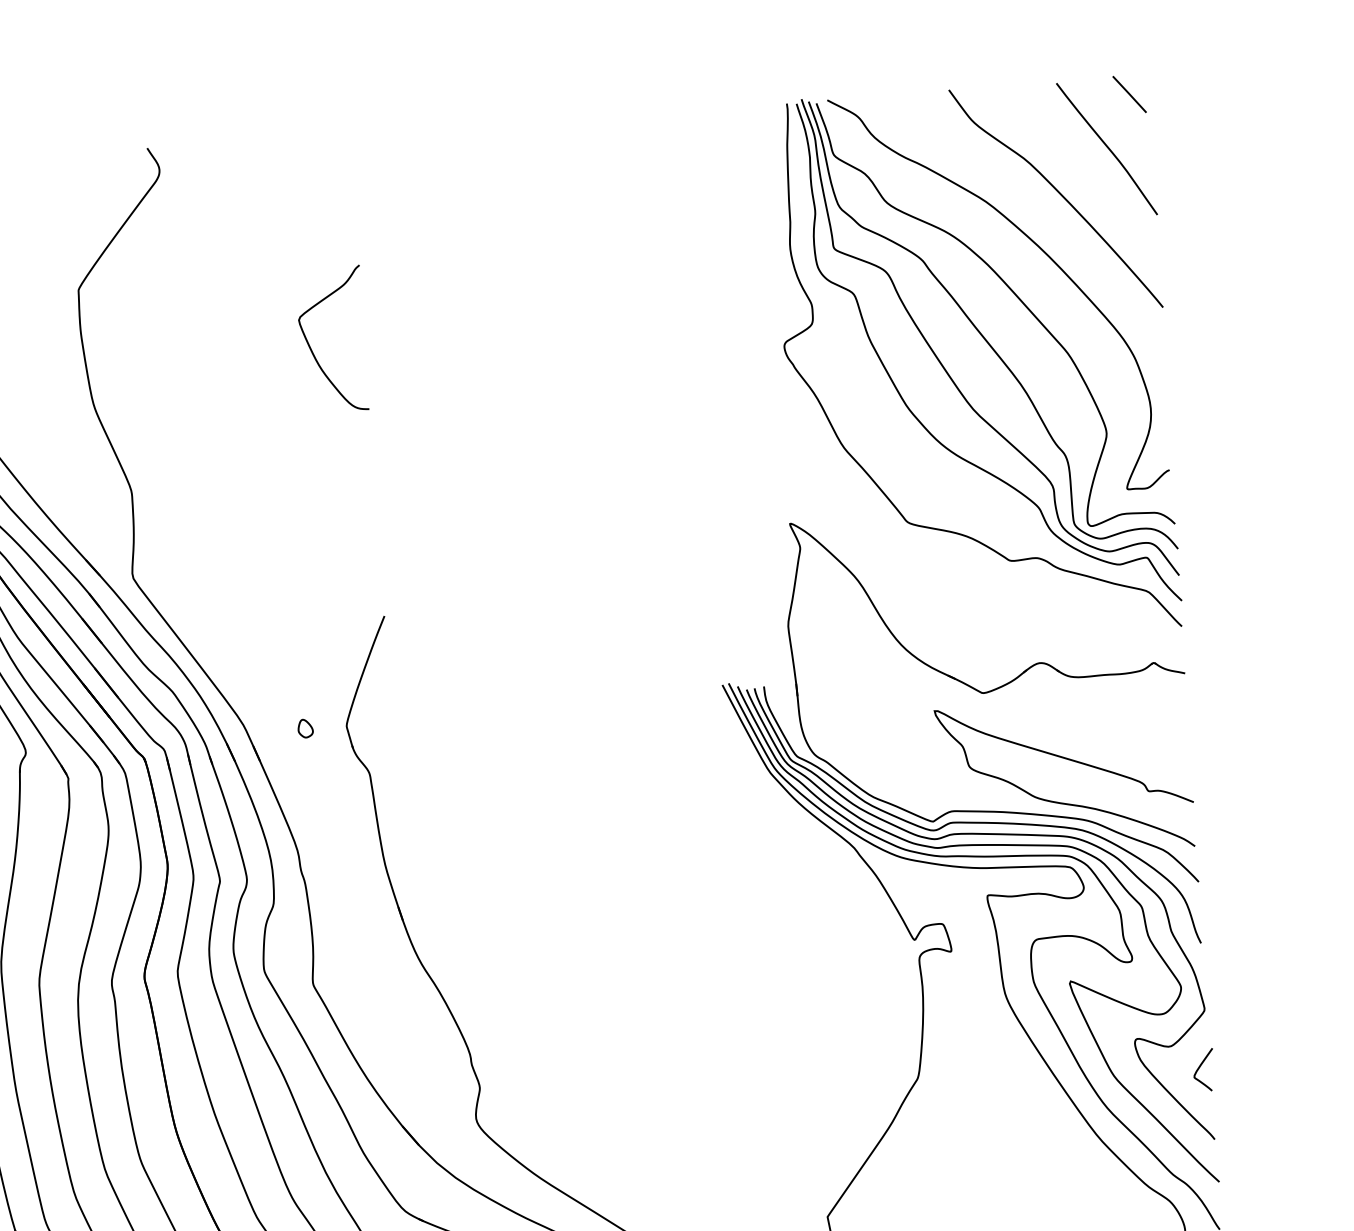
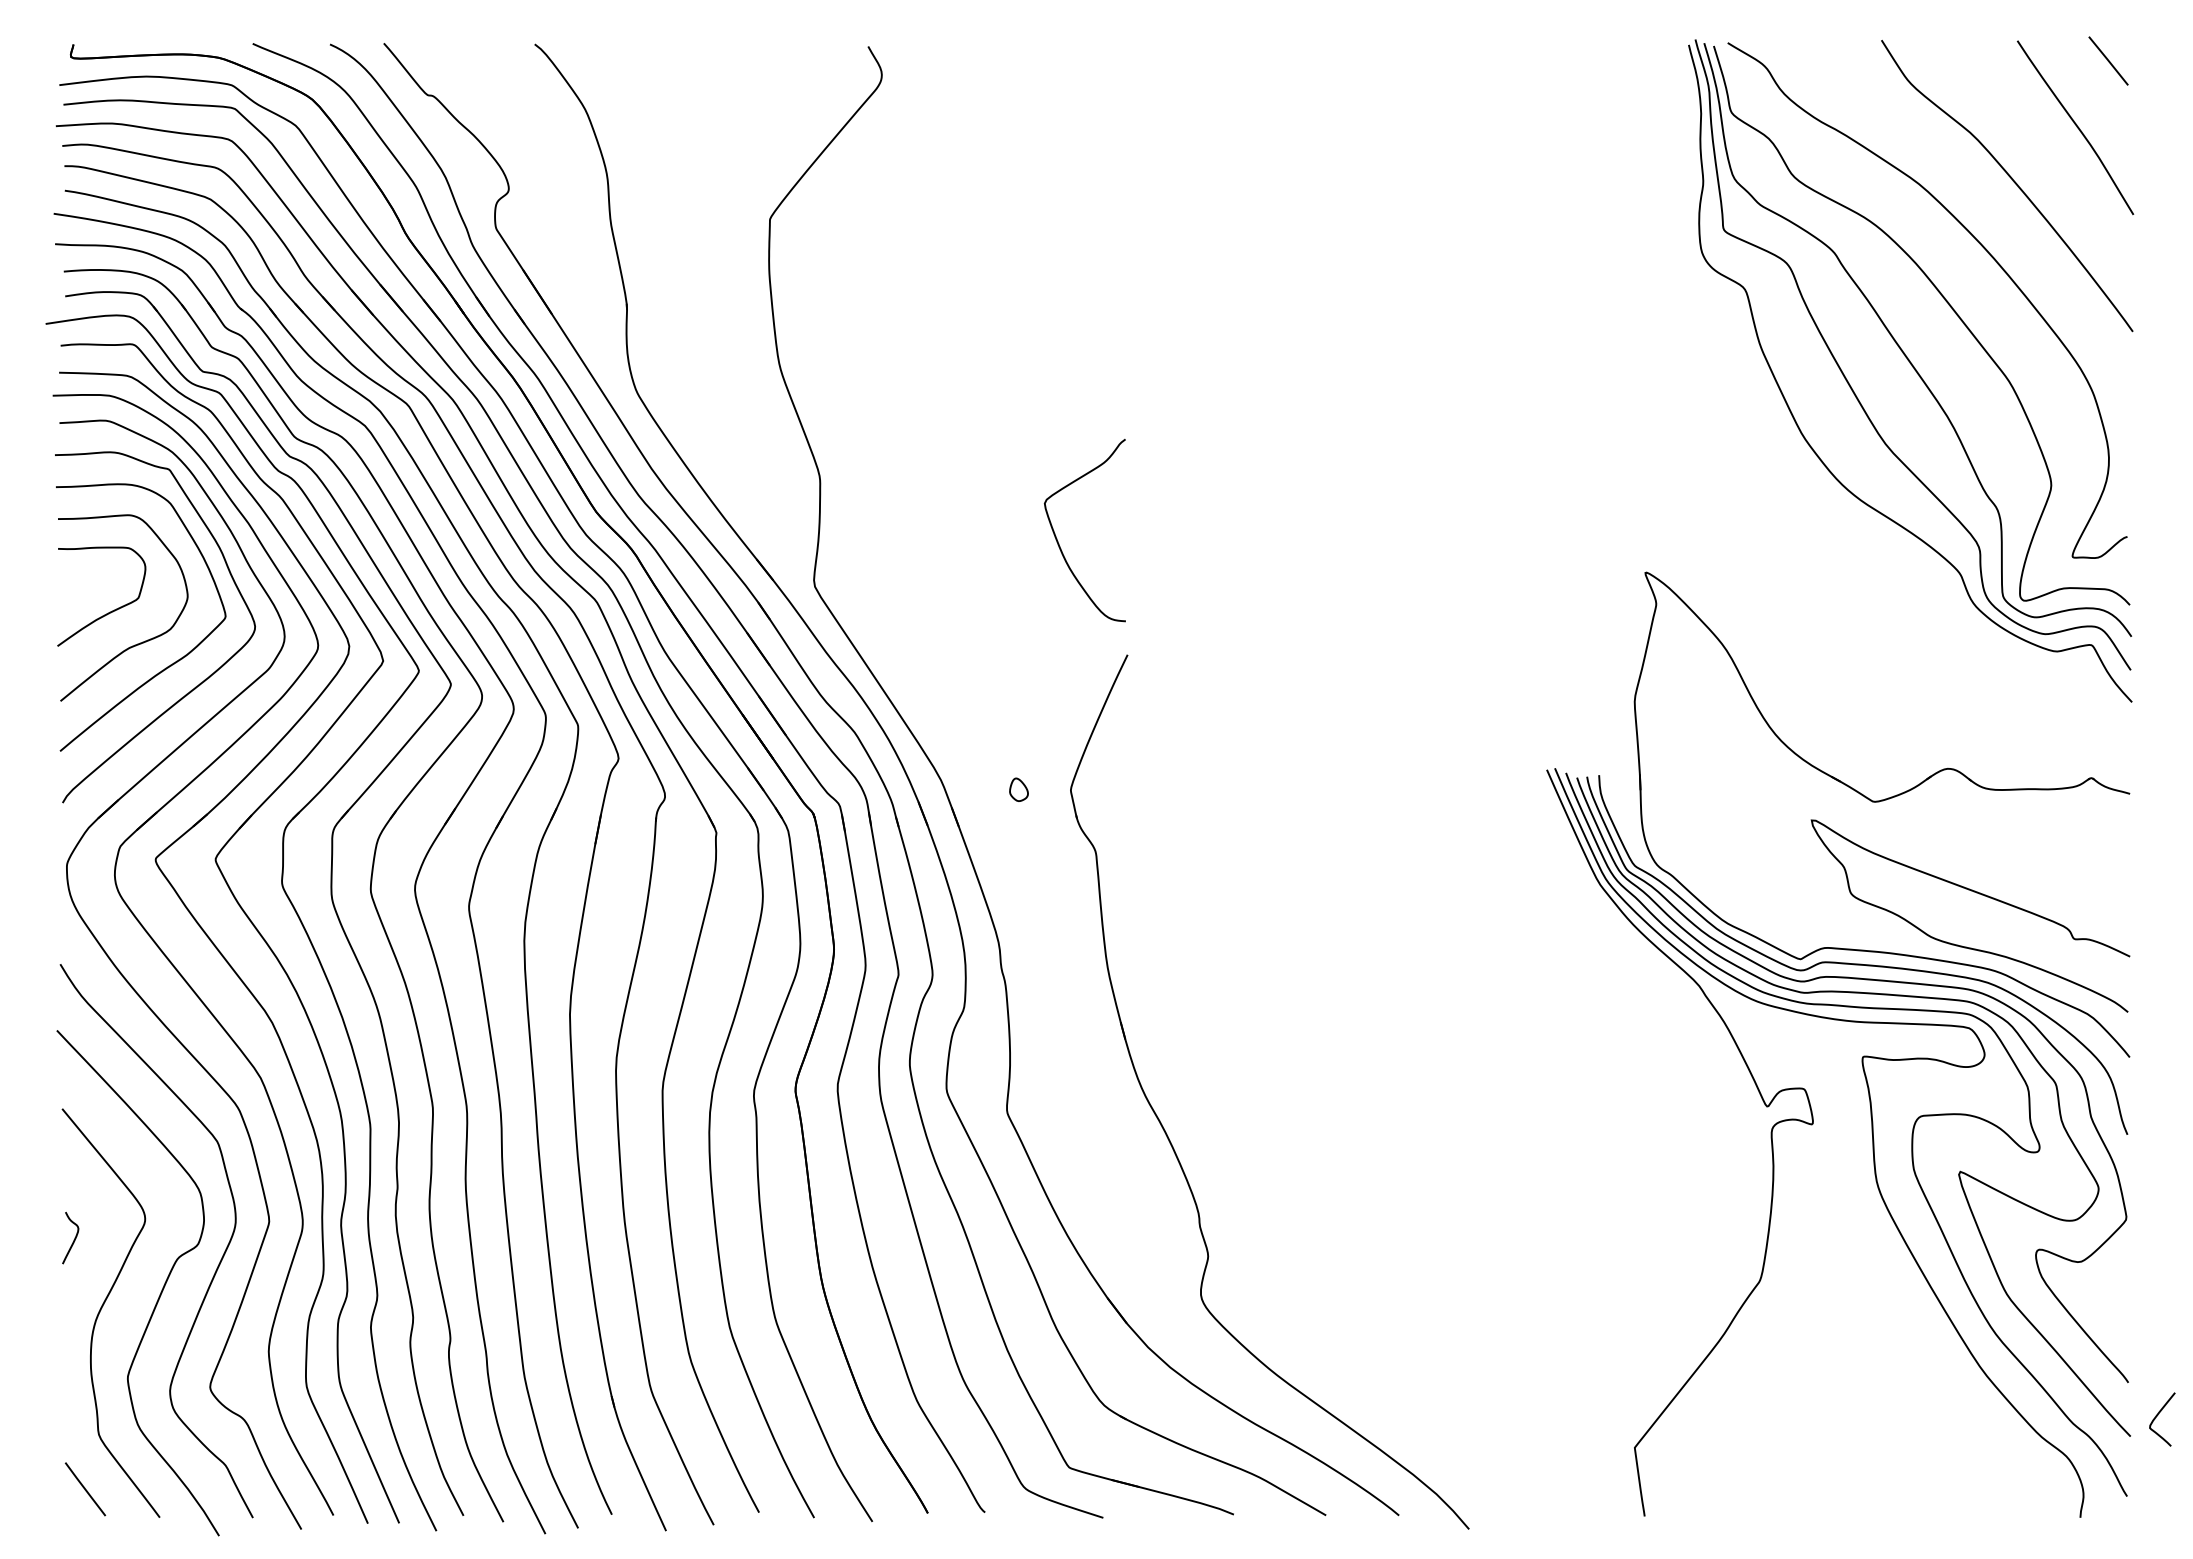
curve: (310, 347) -> (1057, 538), moved
curve: (863, 467) -> (1742, 508), removed
curve: (1200, 1067) -> (2158, 1415), moved

